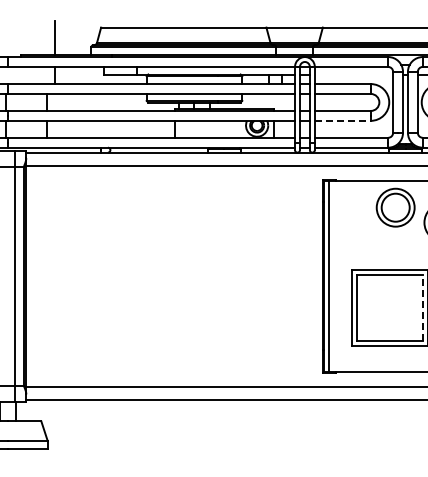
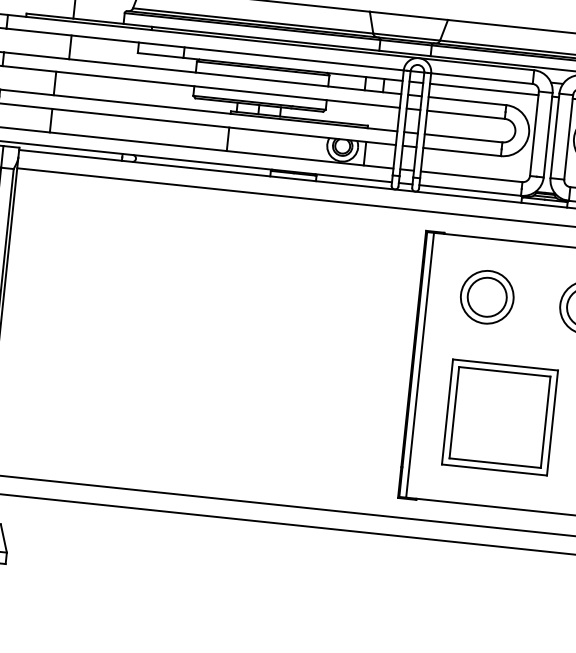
line: (353, 74) -> (483, 89), added
line: (343, 120) -> (463, 151), dashed -> solid
part: (395, 207) -> (487, 296), moved
line: (422, 307) -> (545, 422), dashed -> solid

